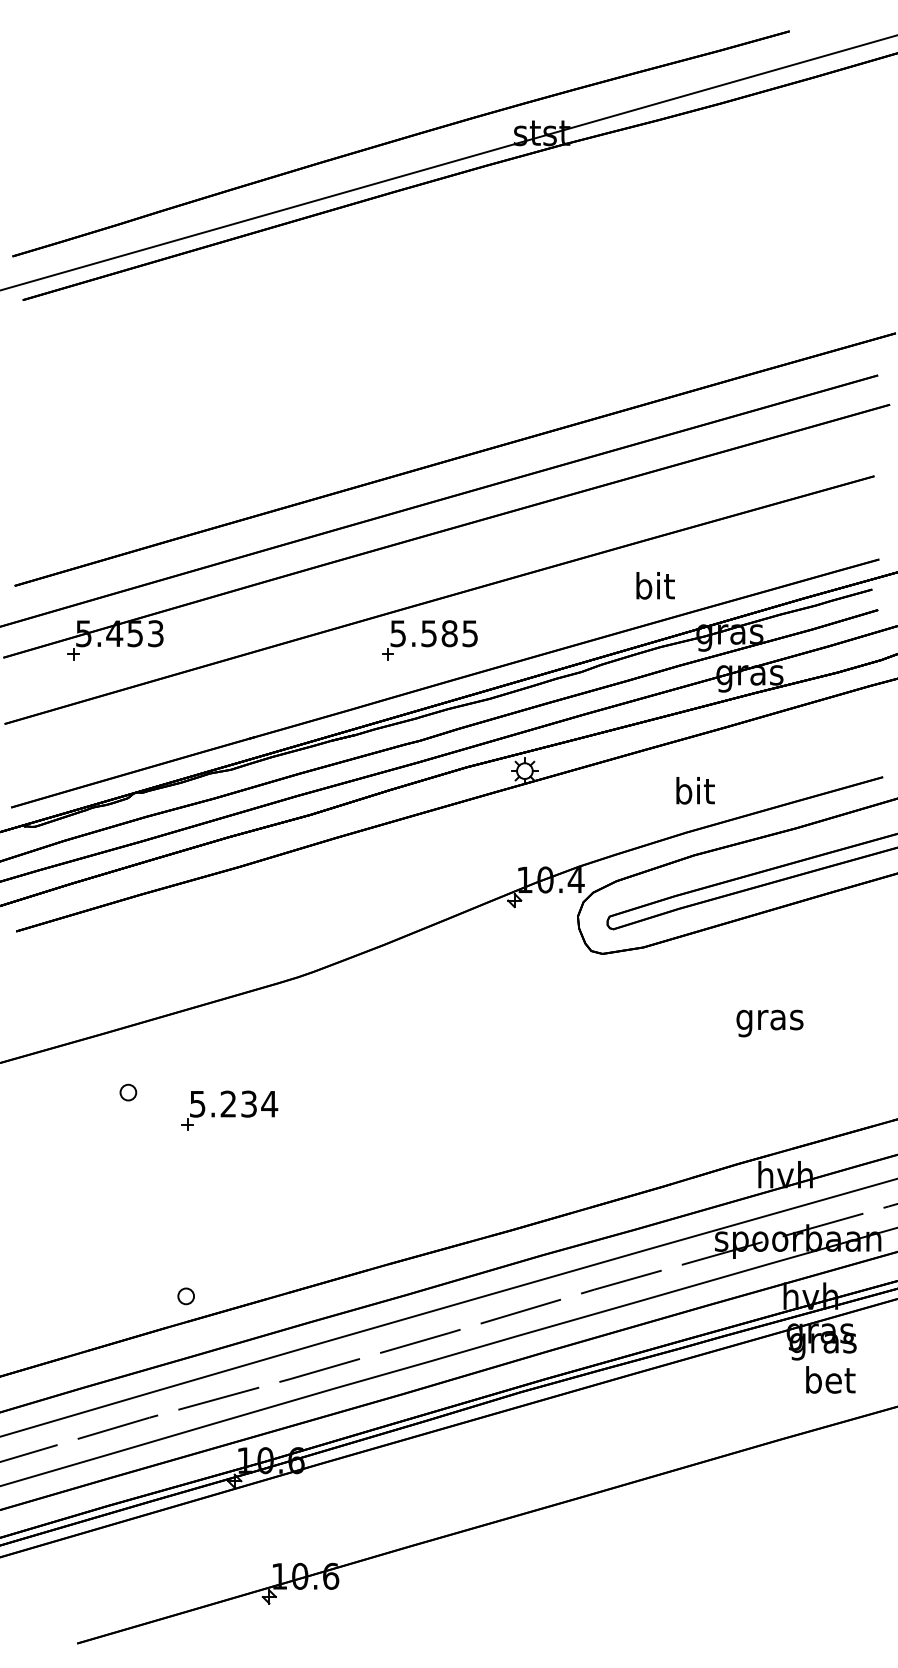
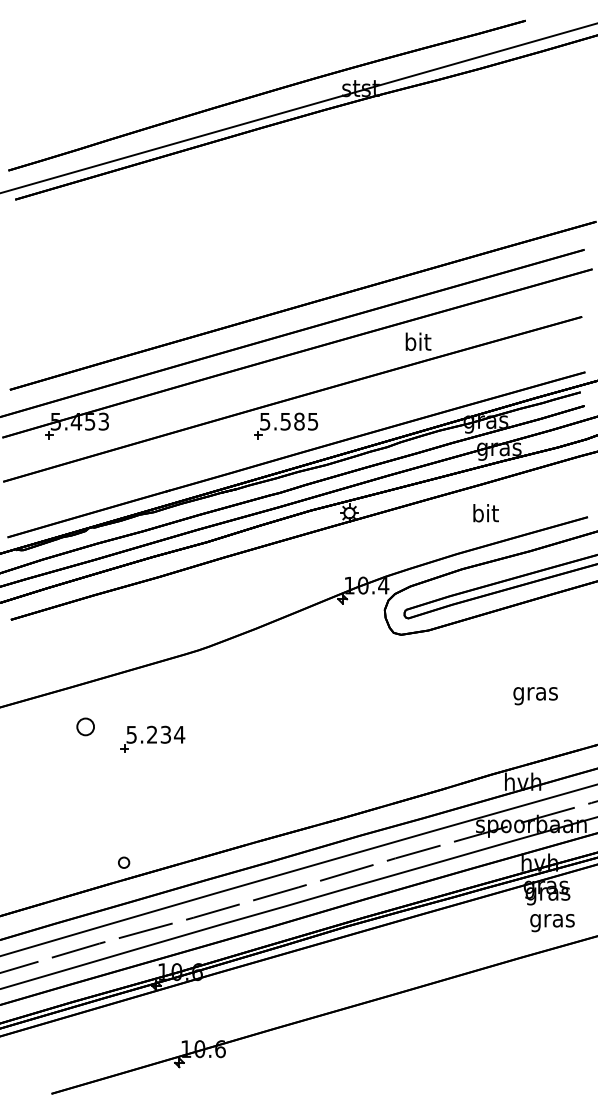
text: (655, 585) -> (418, 341), moved
text: (694, 791) -> (485, 513), moved
text: (769, 1024) -> (535, 696), moved
part: (128, 1093) -> (85, 727), size x1.6
text: (829, 1383) -> (552, 920), bet -> gras

